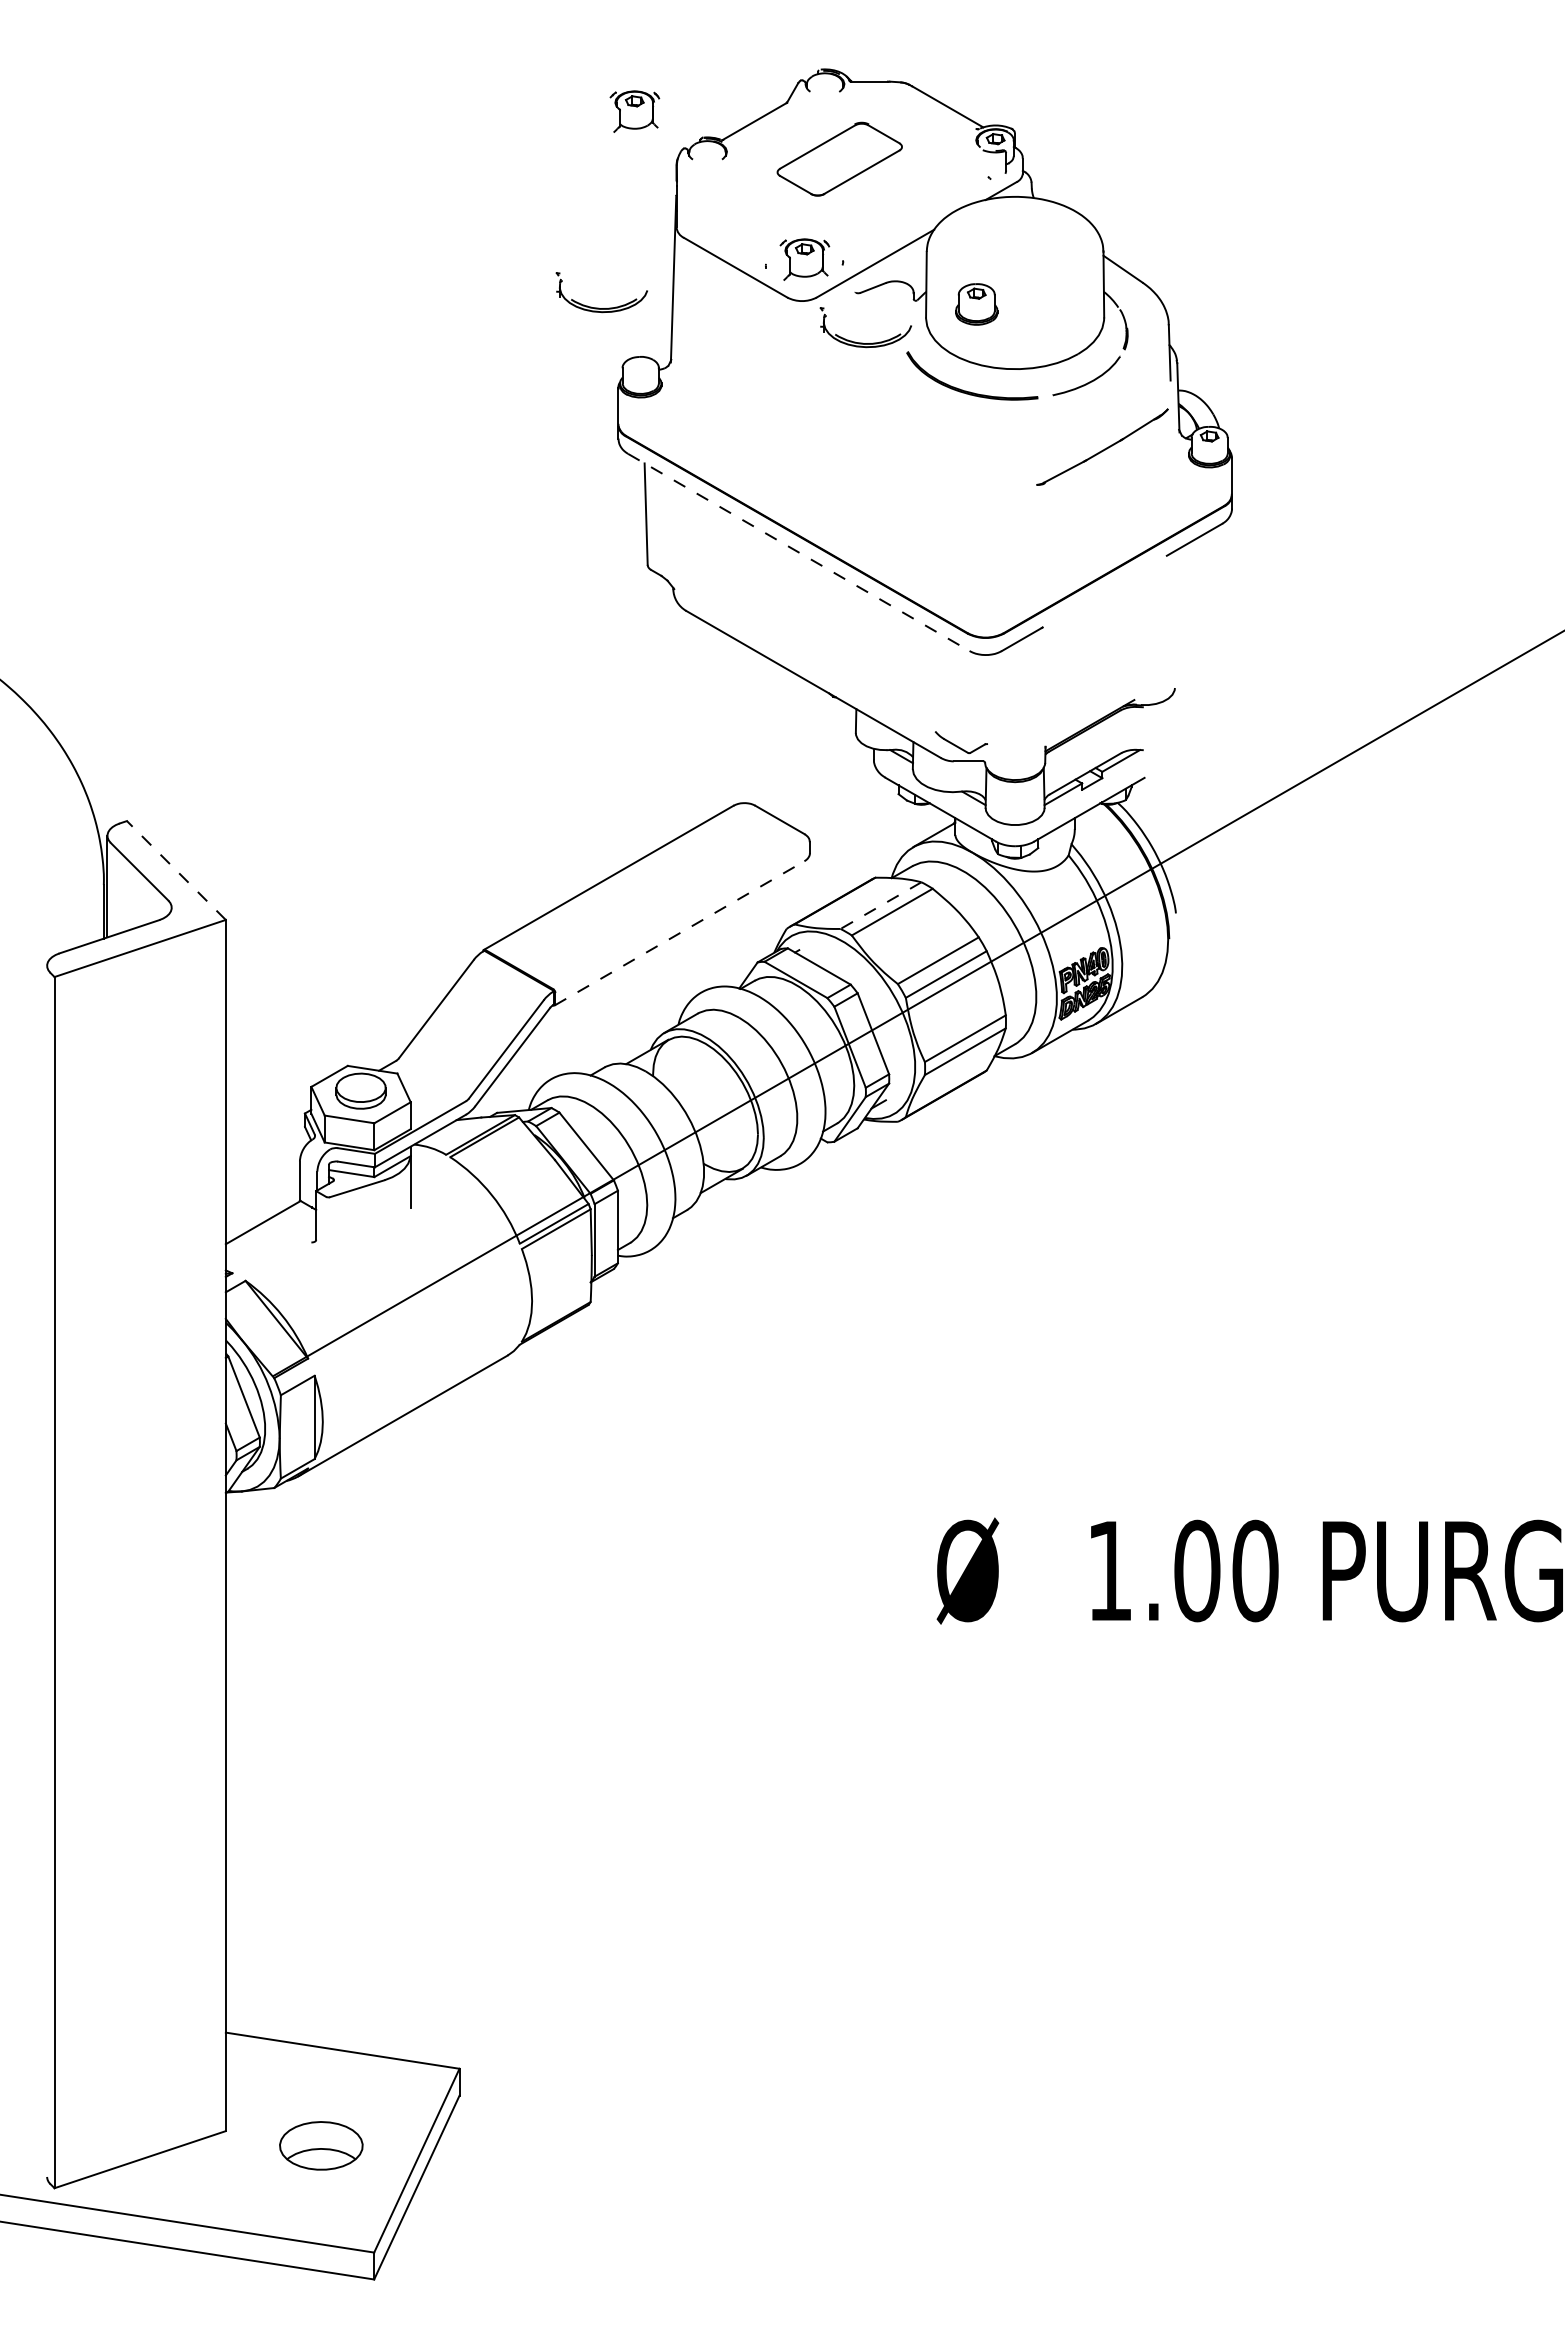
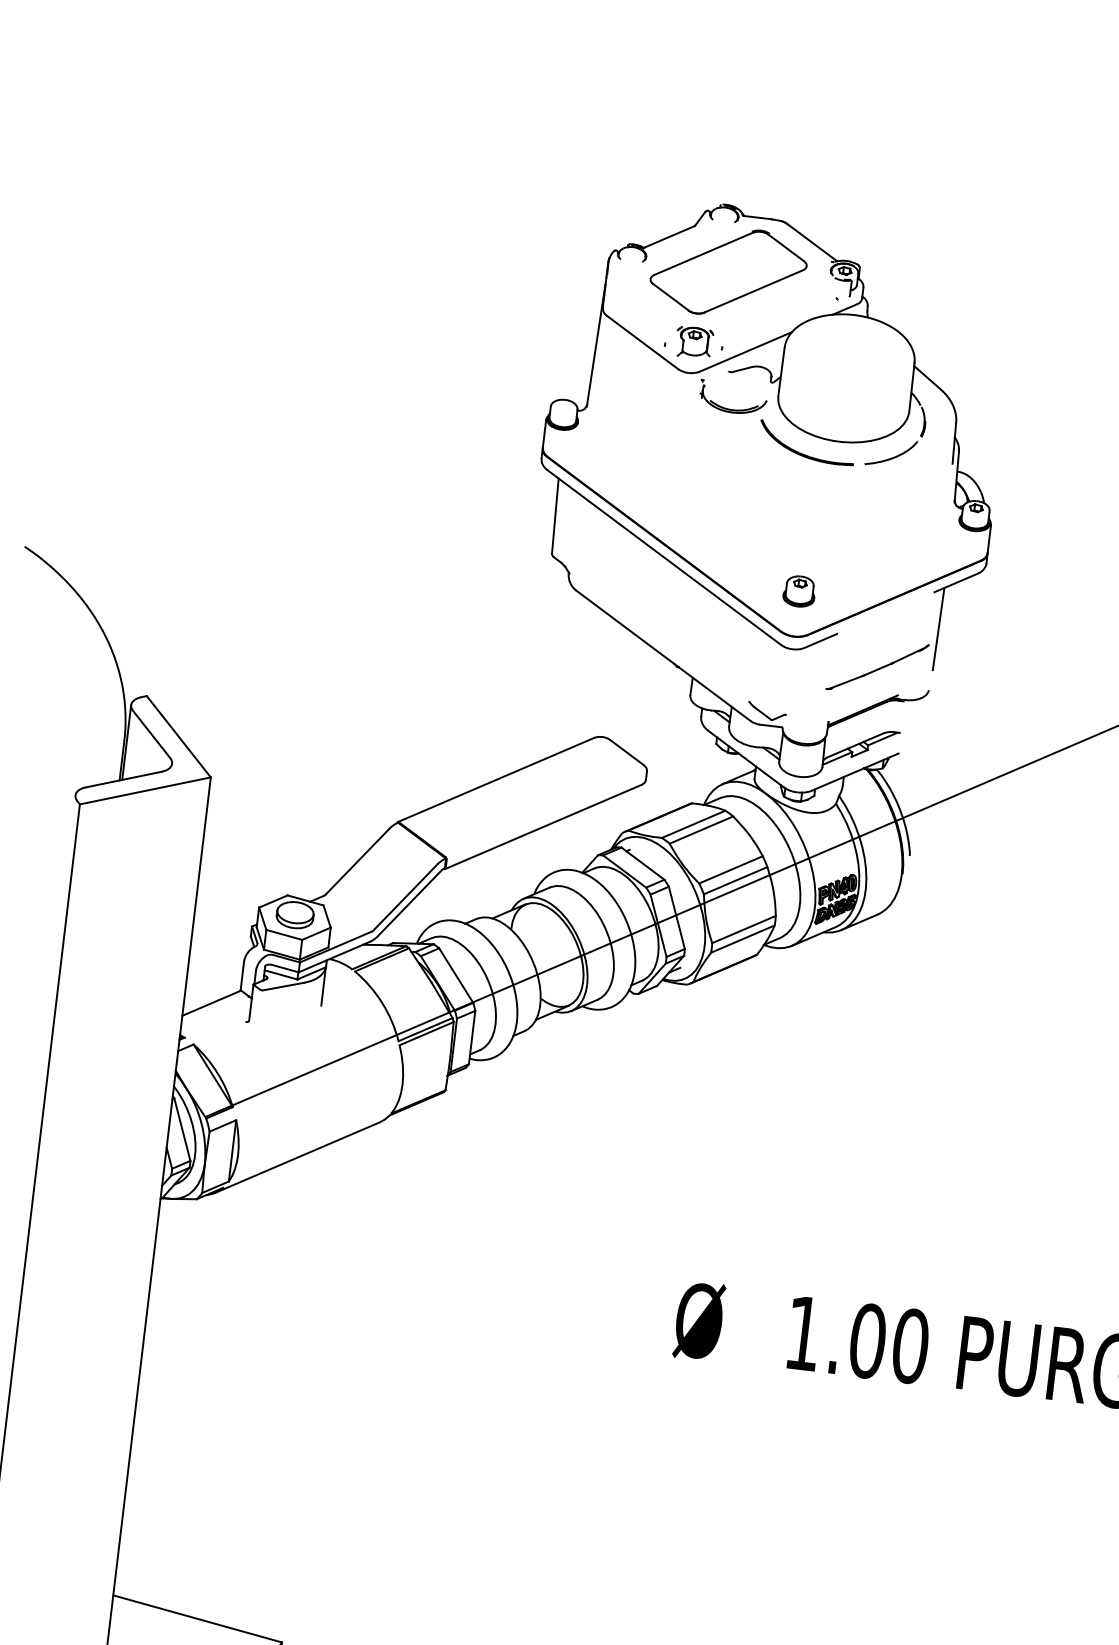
part: (634, 111) -> (582, 218), removed
part: (839, 158) -> (728, 271), size x1.67
part: (976, 304) -> (799, 591), moved
part: (598, 307) -> (538, 359), removed
part: (1102, 446) -> (877, 666), moved
line: (799, 552) -> (664, 557), dashed -> solid
line: (1178, 604) -> (938, 629), added
line: (176, 870) -> (178, 736), dashed -> solid
line: (881, 905) -> (694, 824), dashed -> solid
line: (680, 933) -> (543, 827), dashed -> solid

